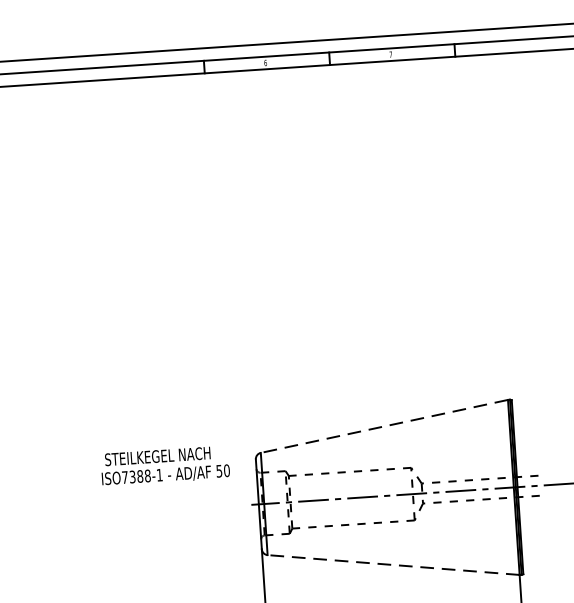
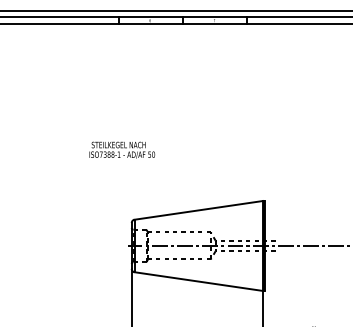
line: (384, 426) -> (198, 210), dashed -> solid
text: (165, 464) -> (122, 149), moved
line: (393, 564) -> (198, 281), dashed -> solid

